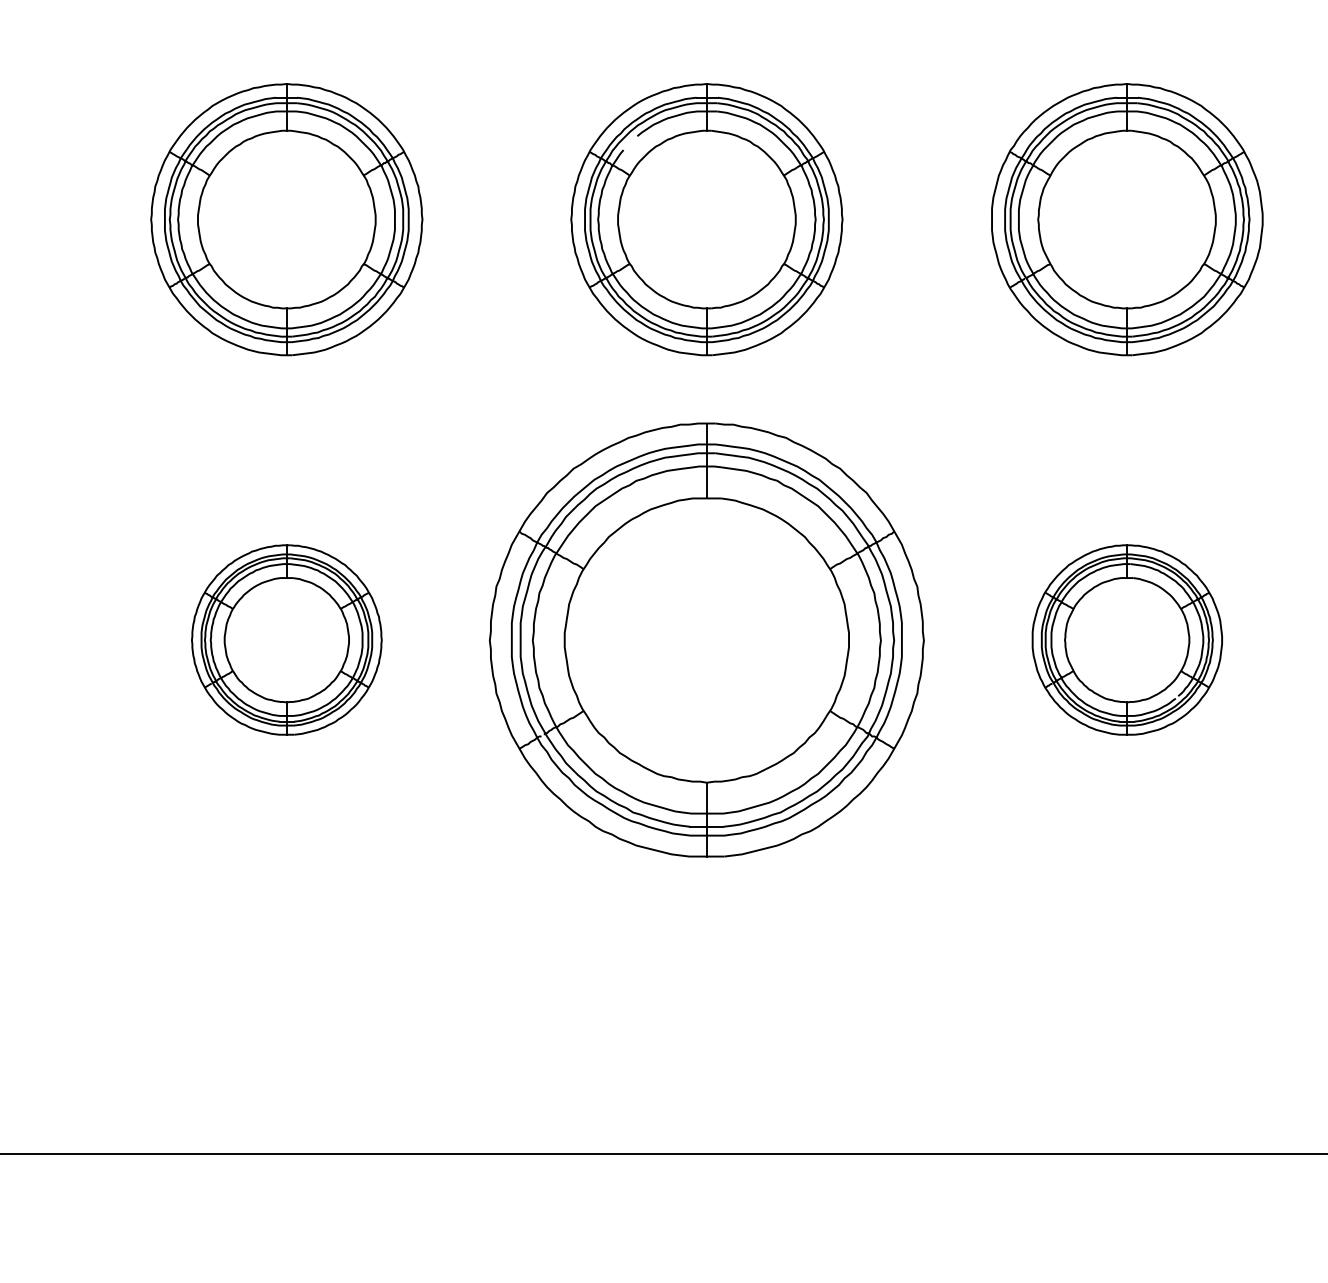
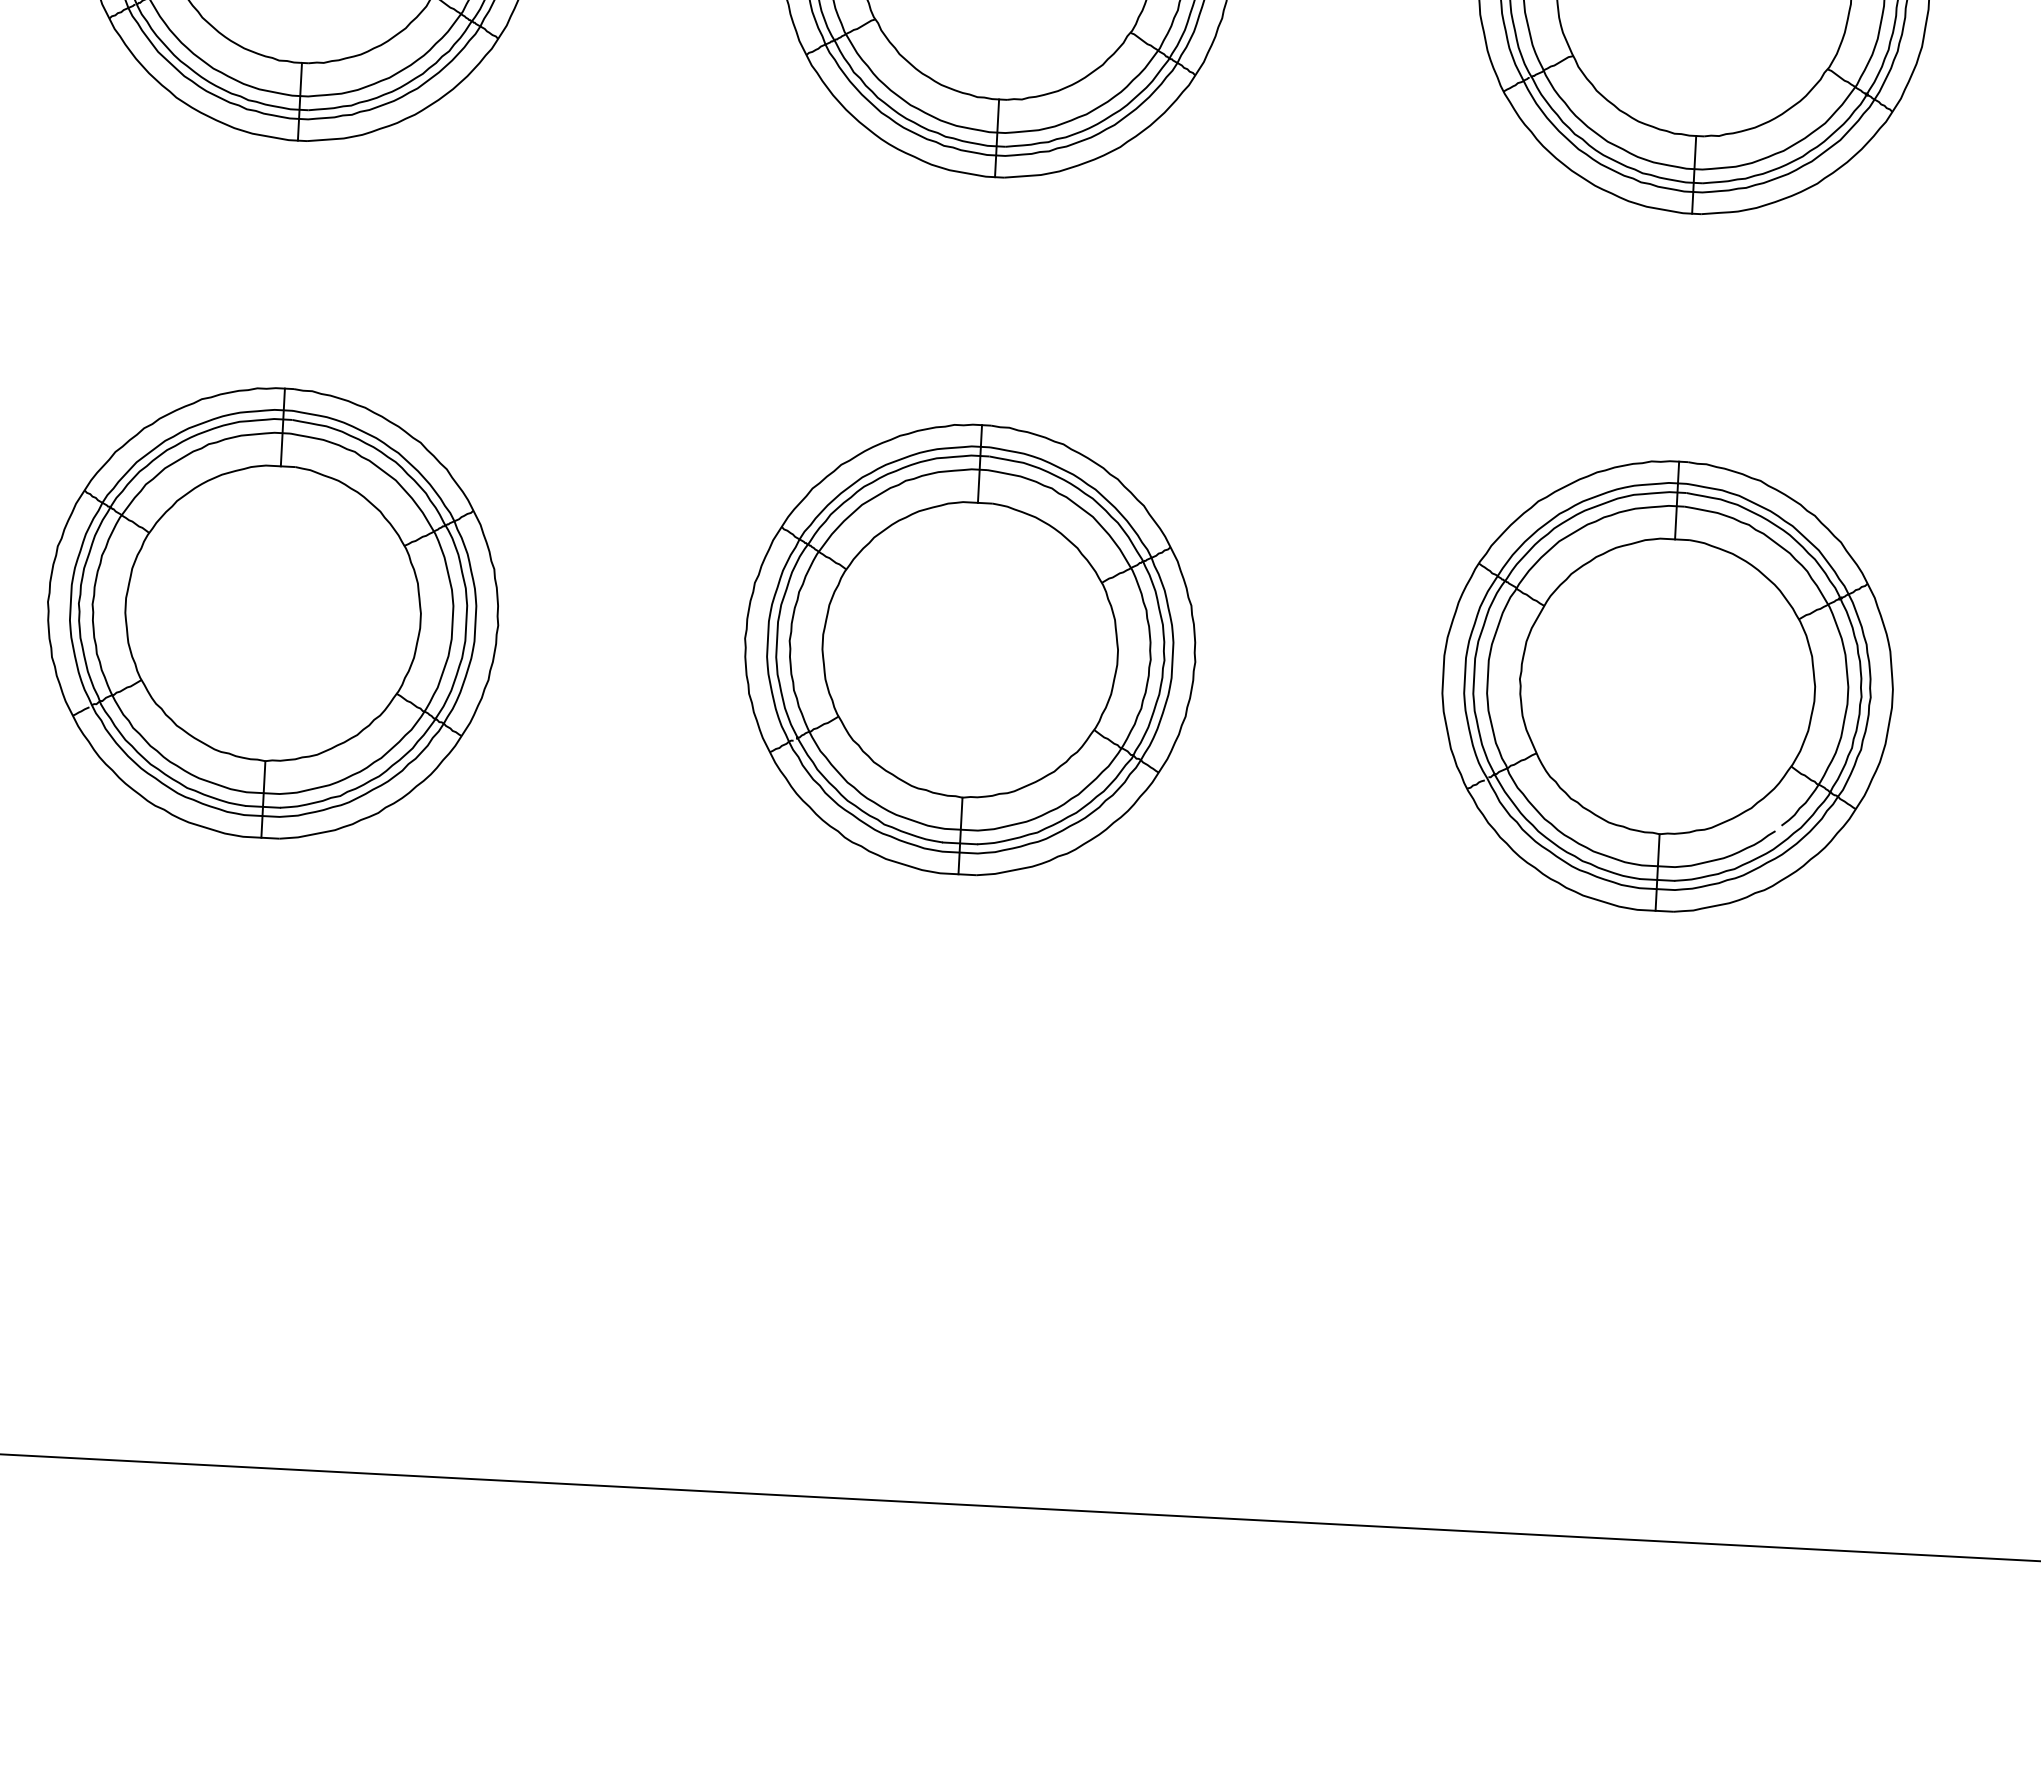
part: (286, 639) -> (272, 612), size x1.43
part: (706, 639) -> (969, 648), size x0.62
part: (1127, 639) -> (1668, 685), size x1.43

